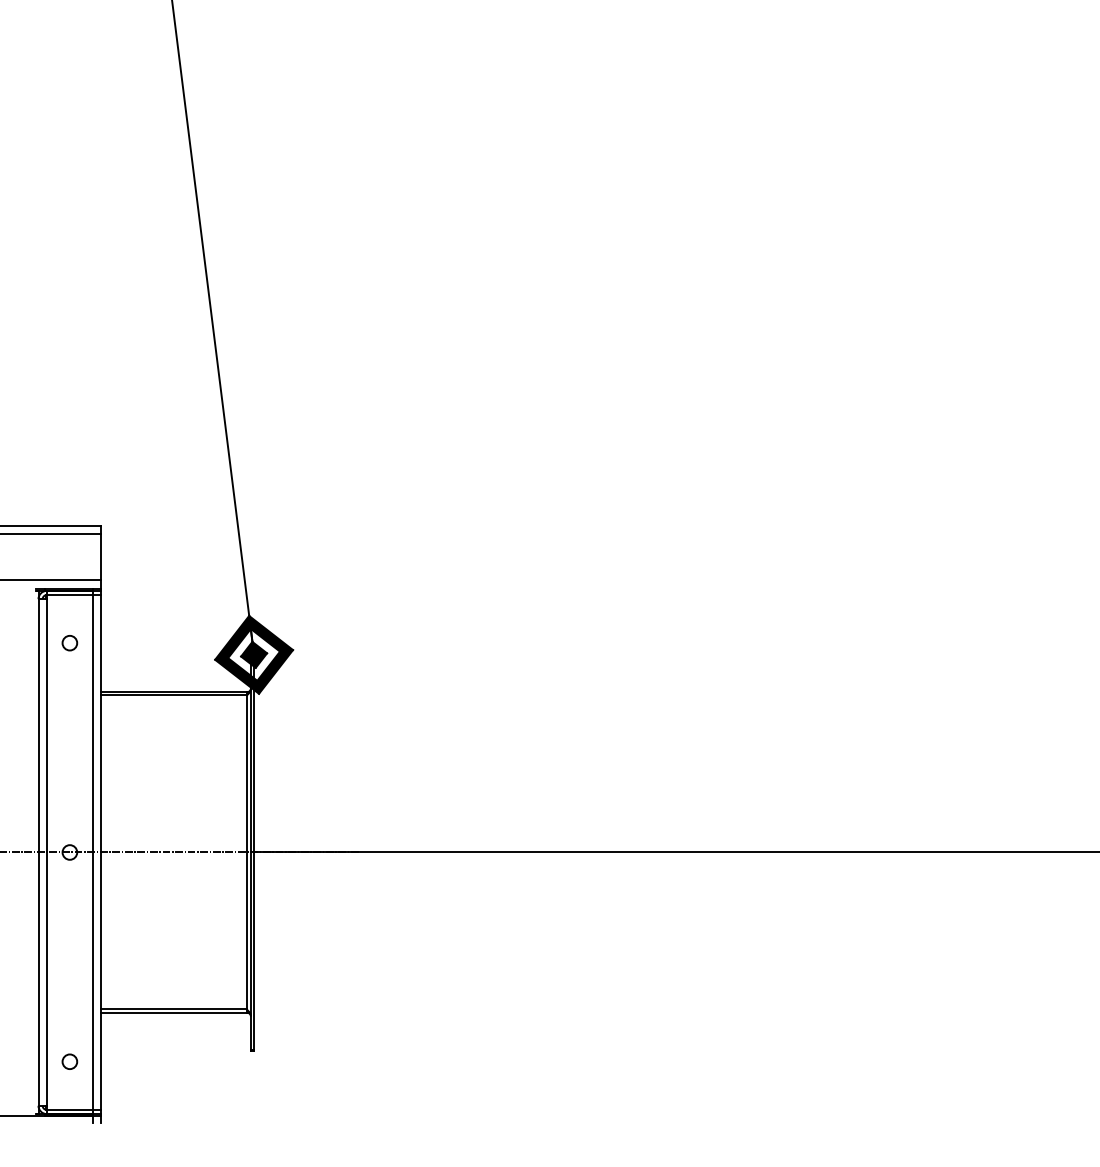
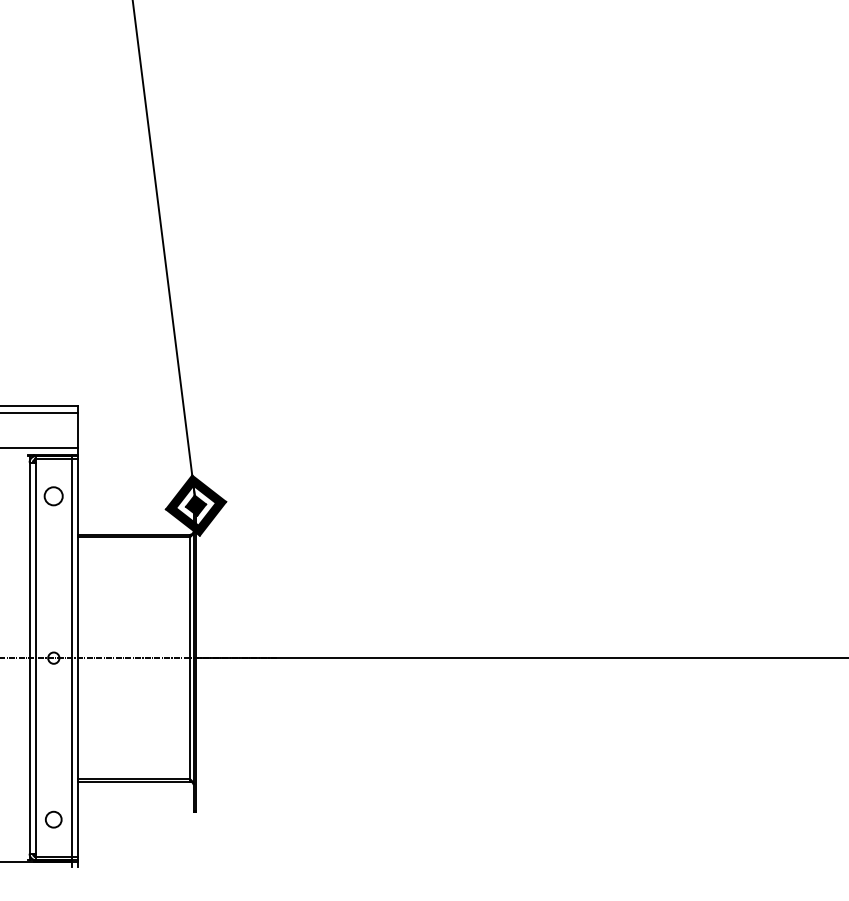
circle: (69, 643) -> (53, 496), size x1.6
circle: (69, 1061) -> (53, 819), size x1.4

